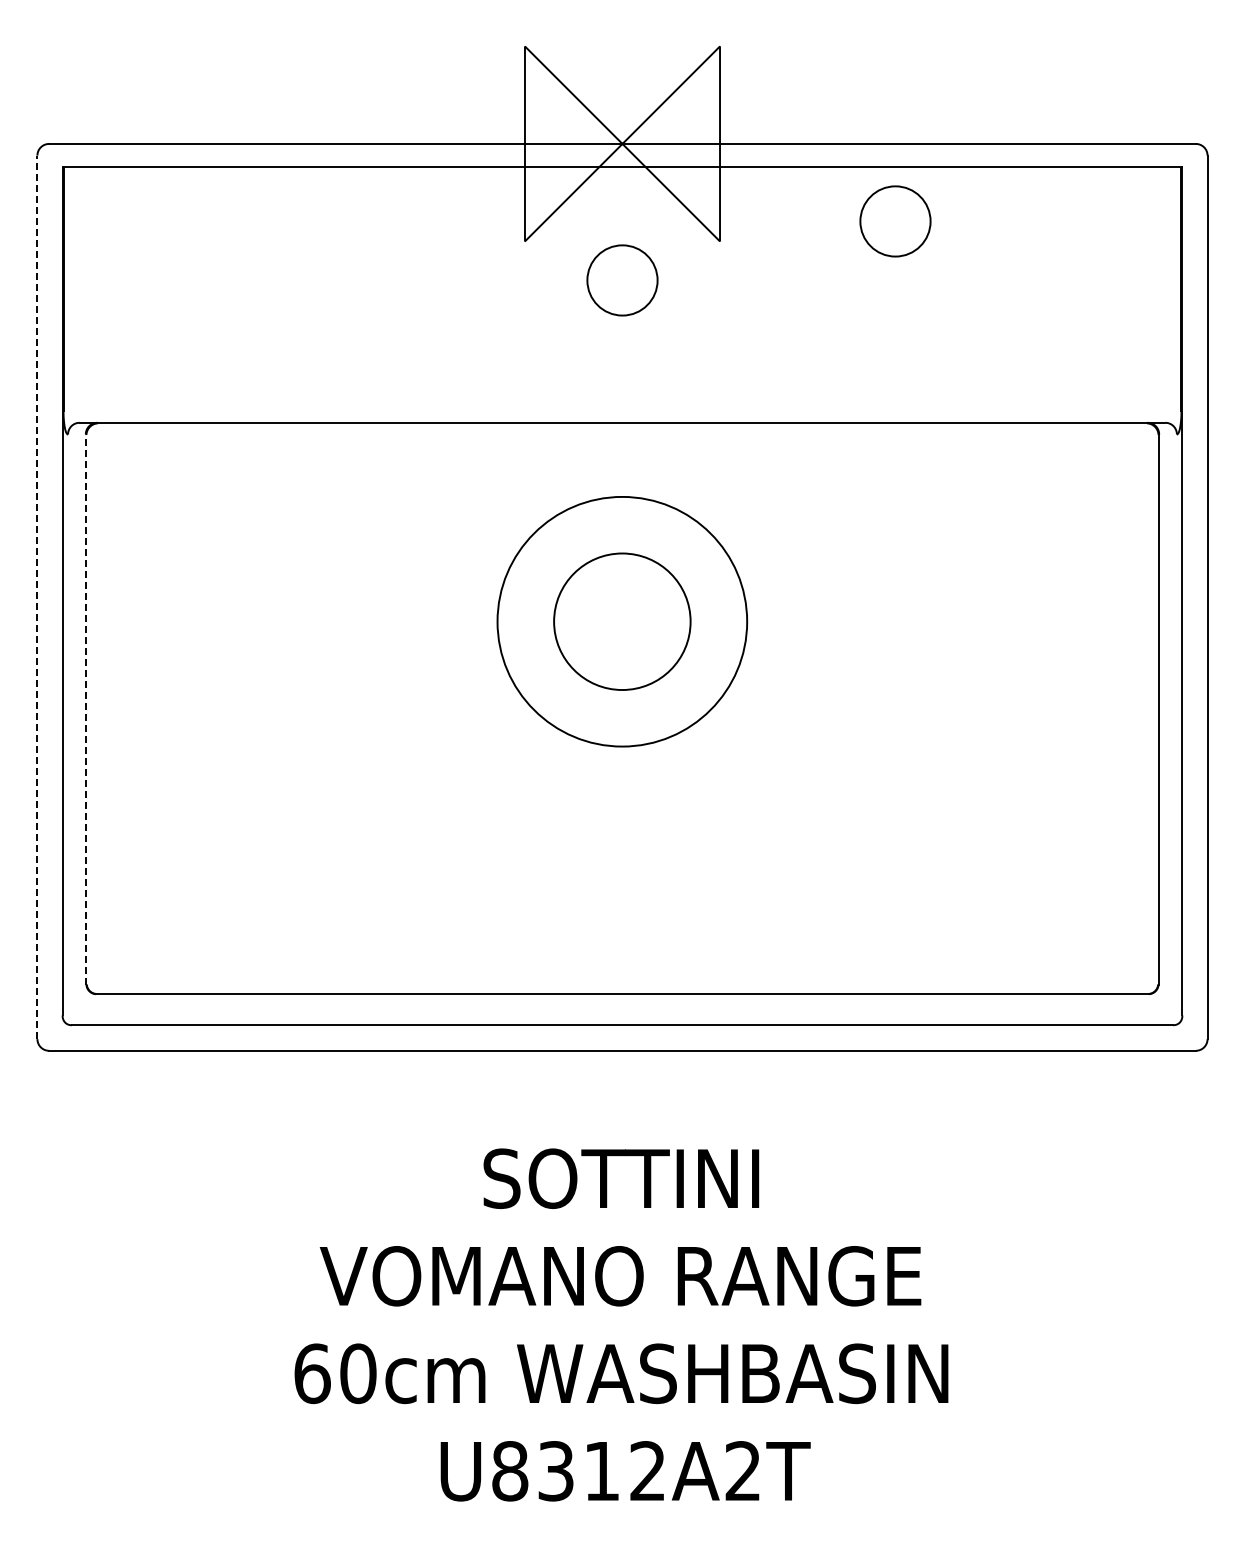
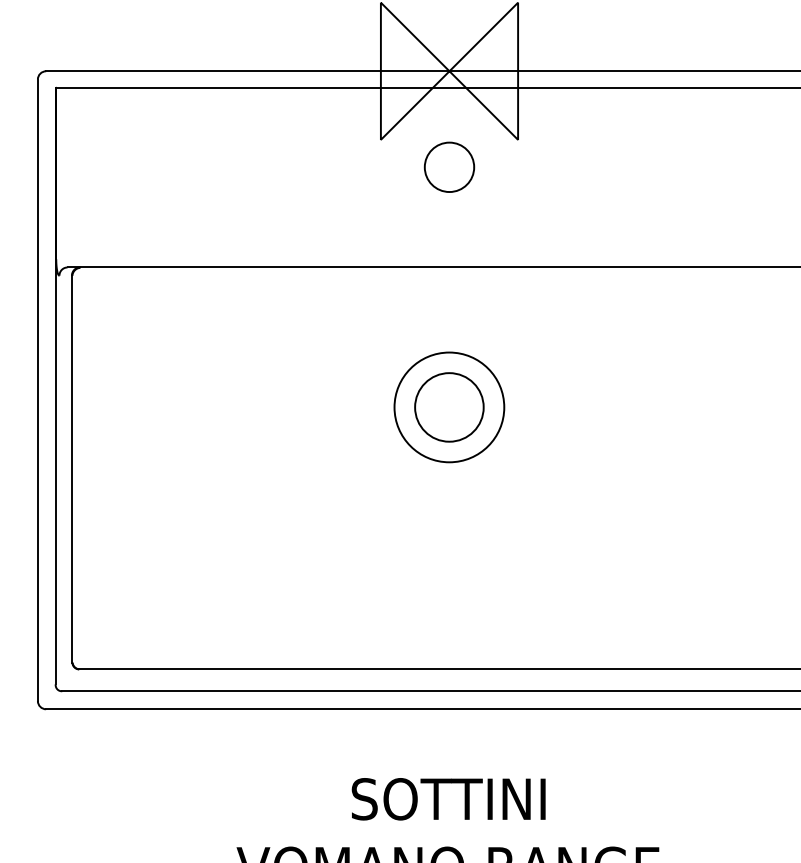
circle: (895, 221) -> (641, 125), removed
line: (37, 597) -> (37, 390), dashed -> solid
circle: (622, 621) -> (449, 407), size x0.62
circle: (622, 621) -> (449, 407), size x0.71
line: (86, 709) -> (72, 469), dashed -> solid

